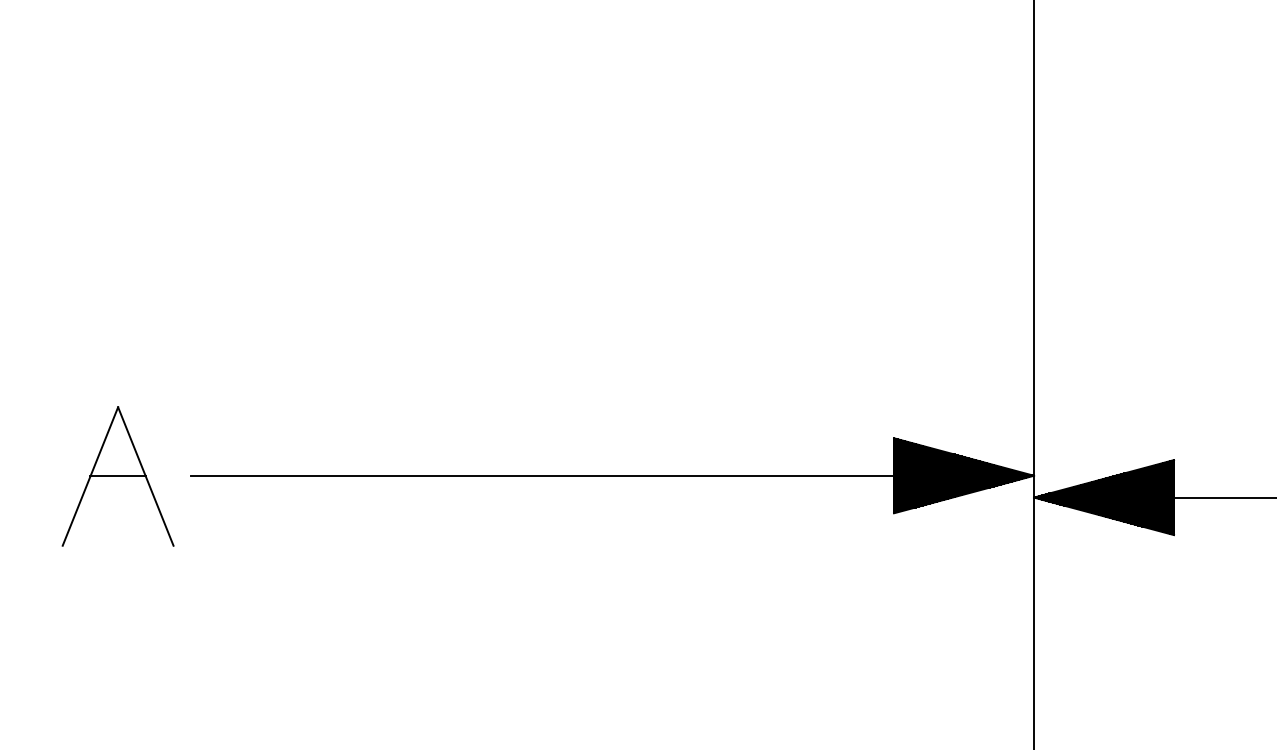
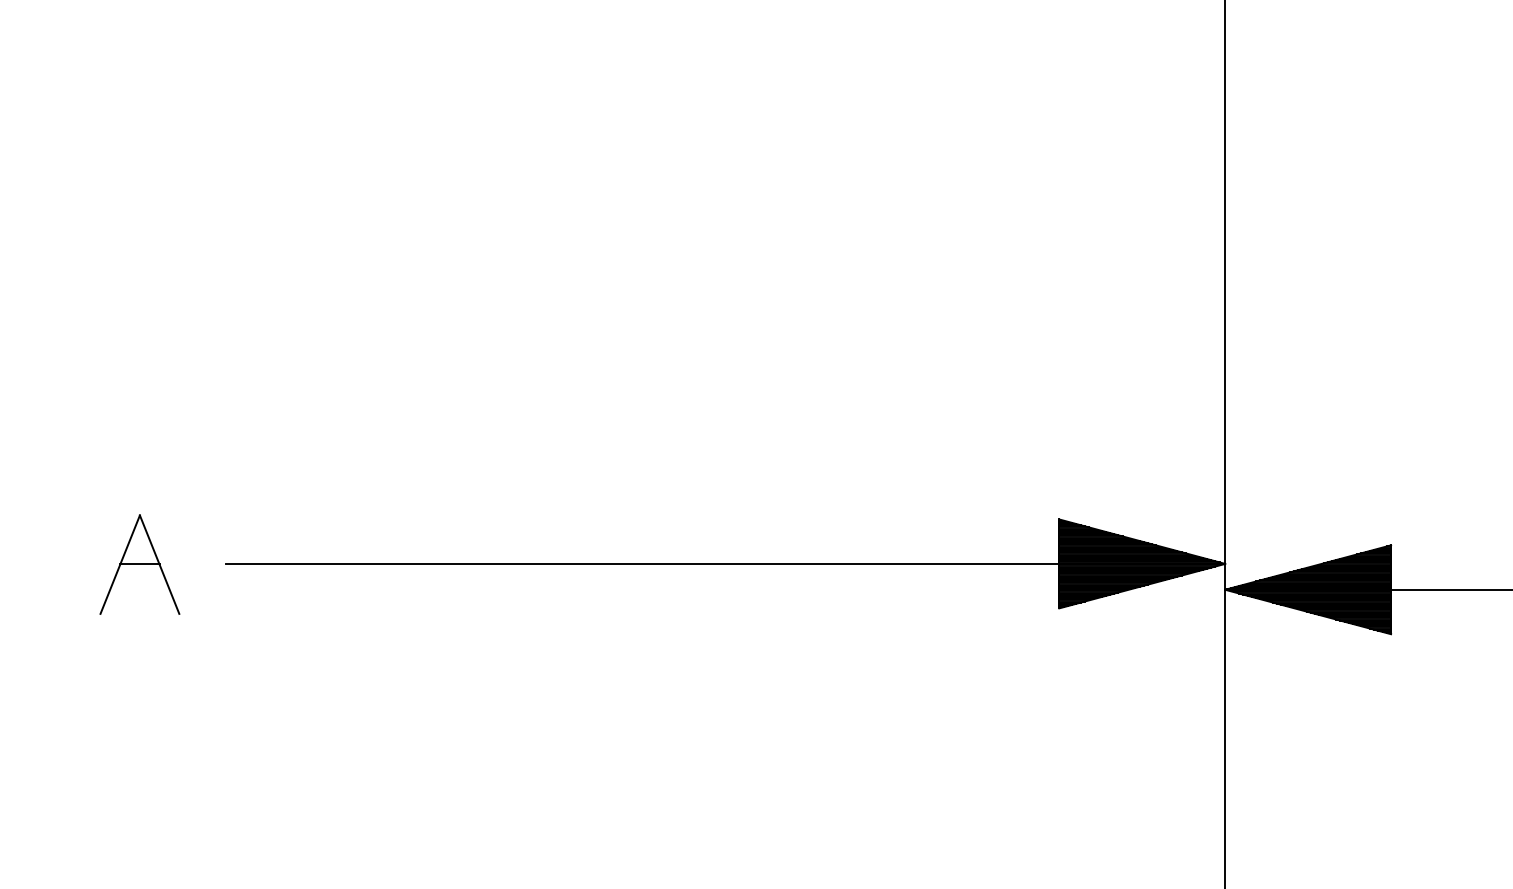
part: (117, 476) -> (139, 564), size x0.6

